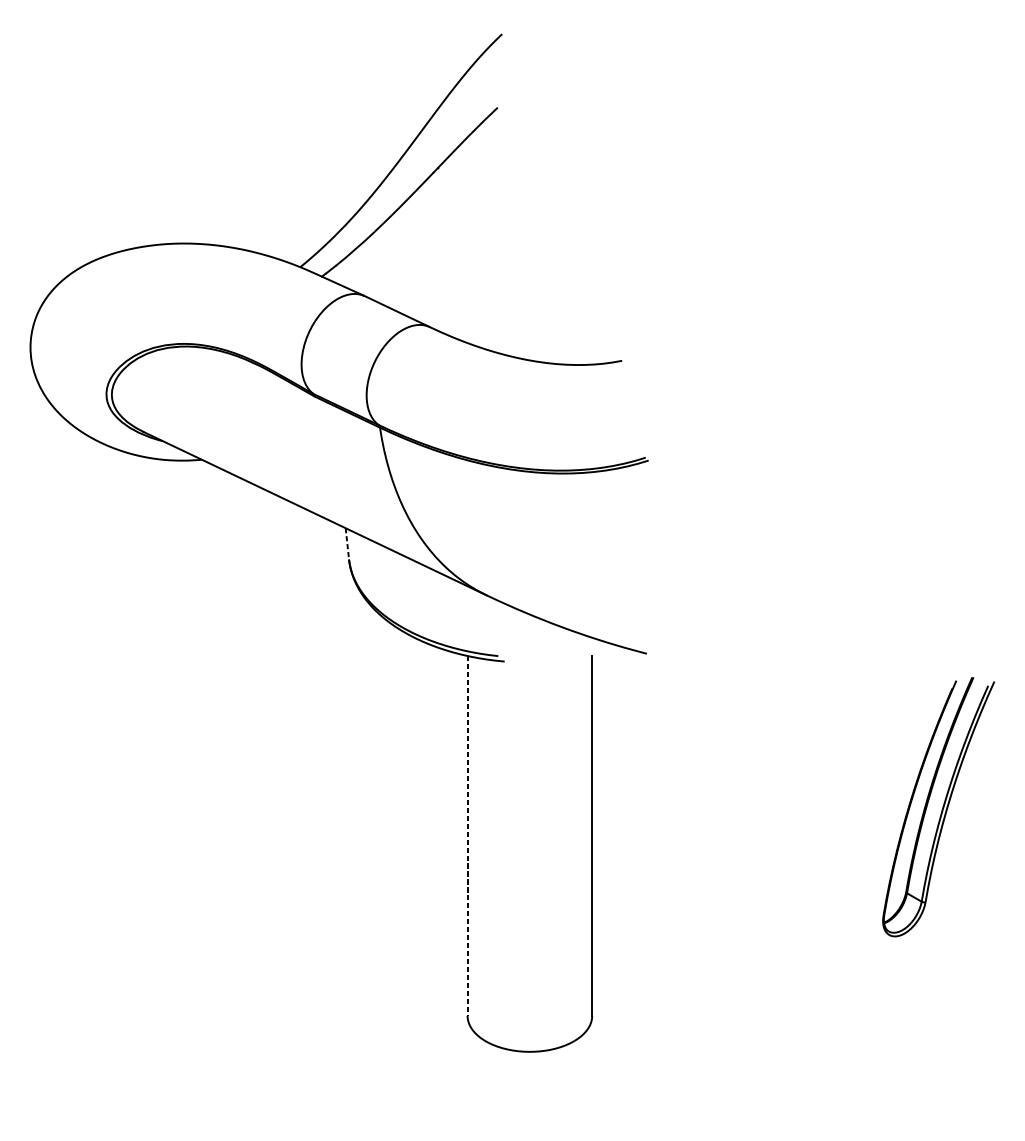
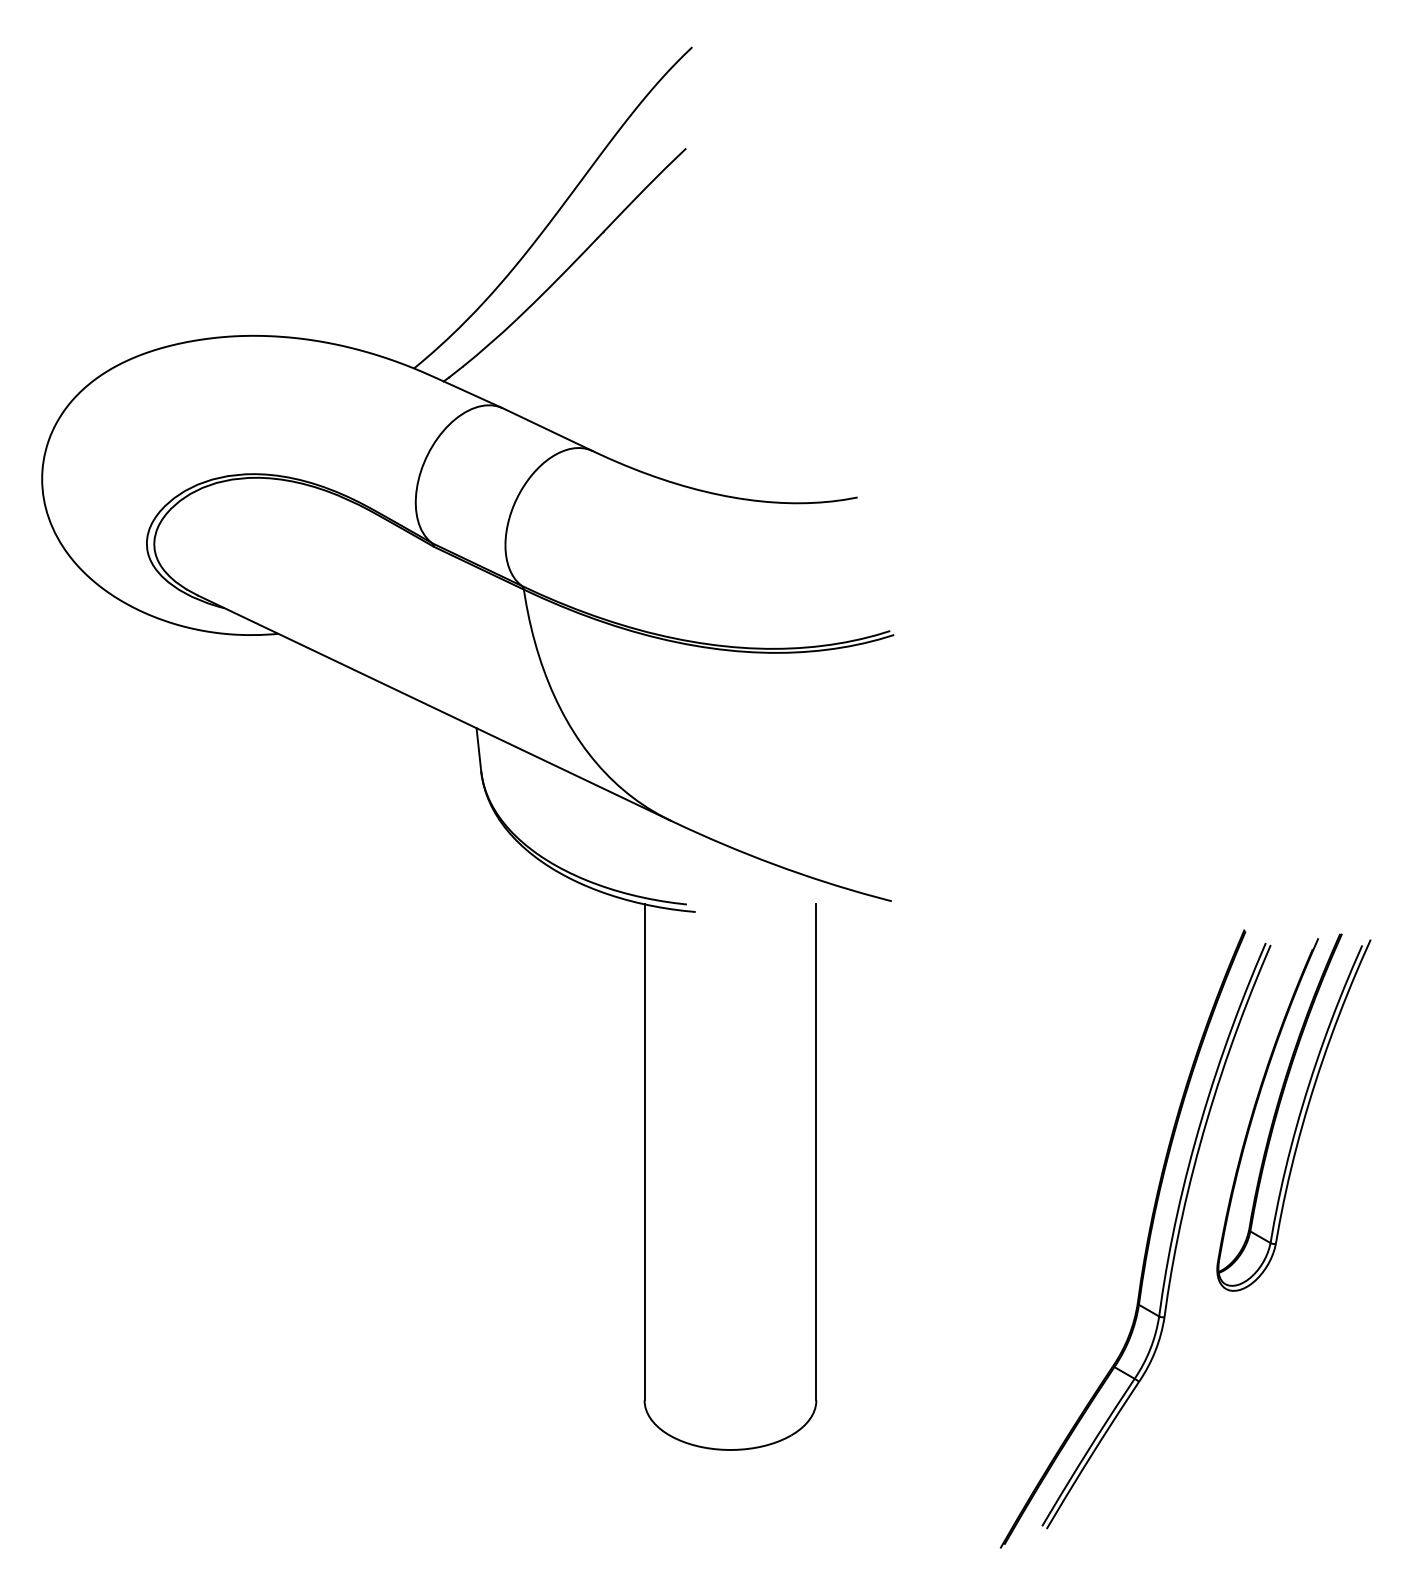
line: (347, 543) -> (478, 749), dashed -> solid
line: (467, 836) -> (644, 1152), dashed -> solid
part: (831, 900) -> (1146, 1241), added

